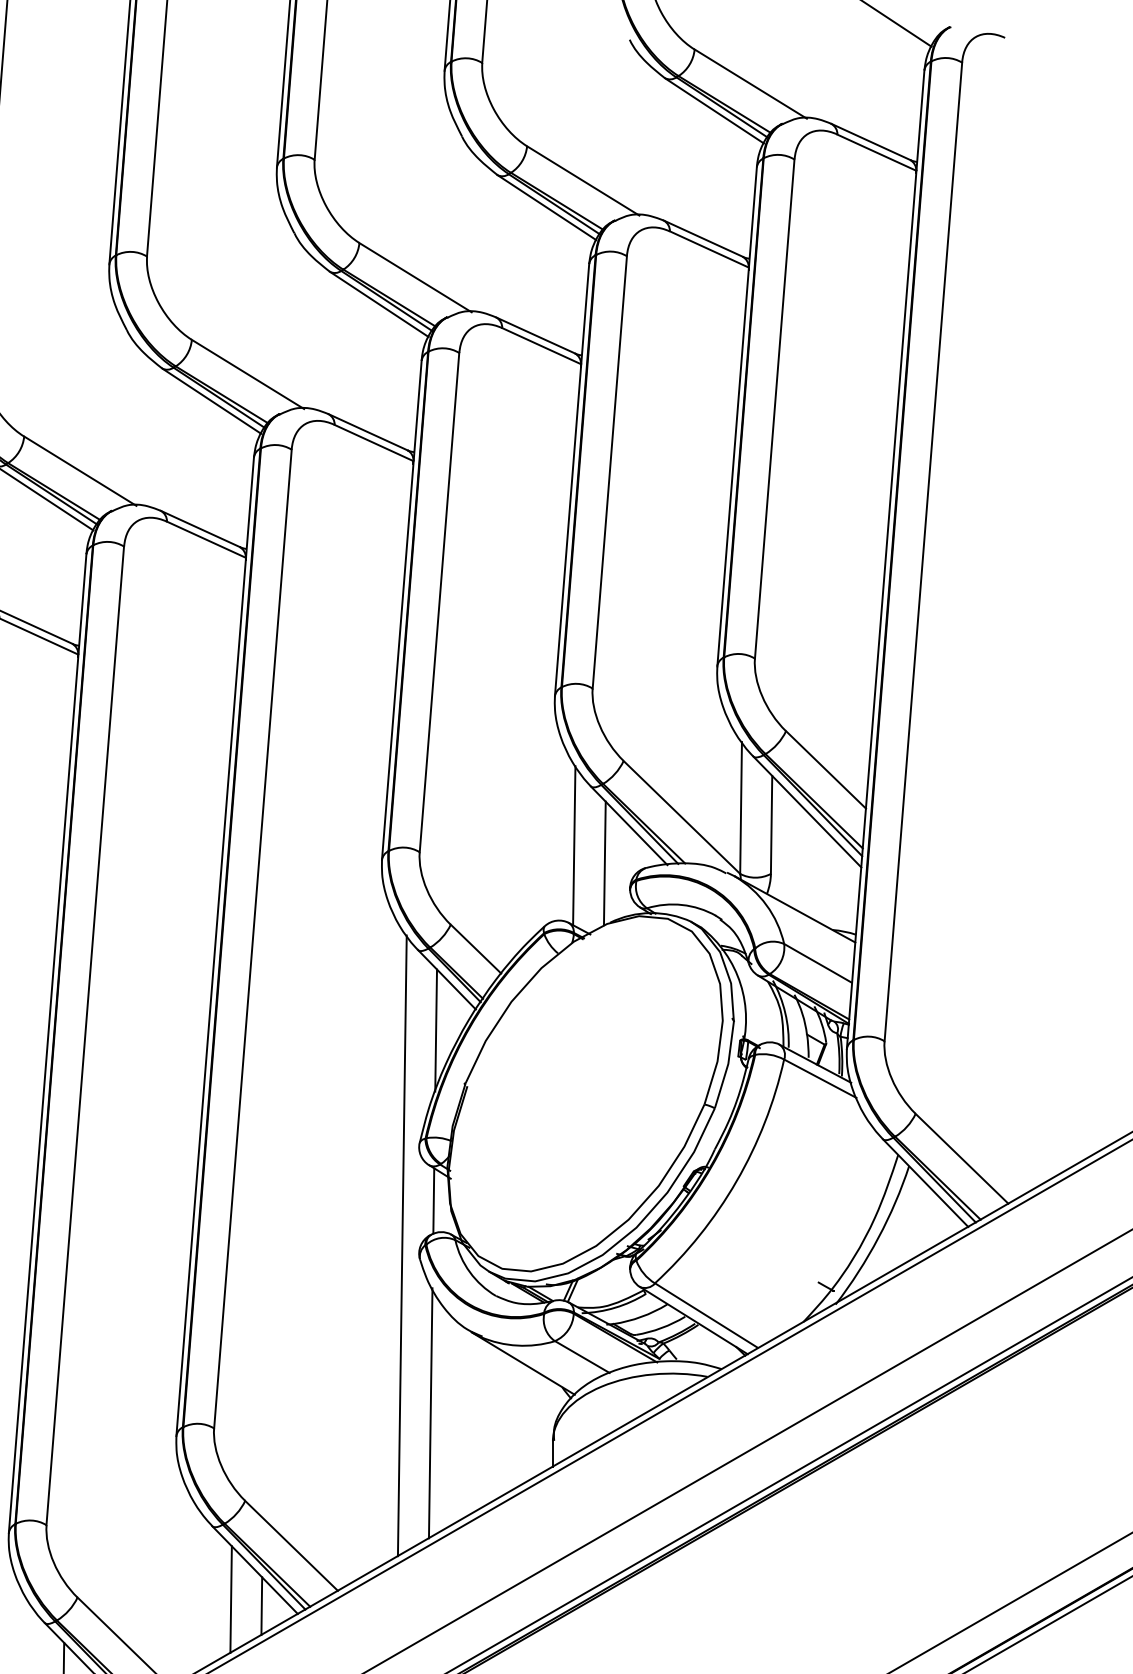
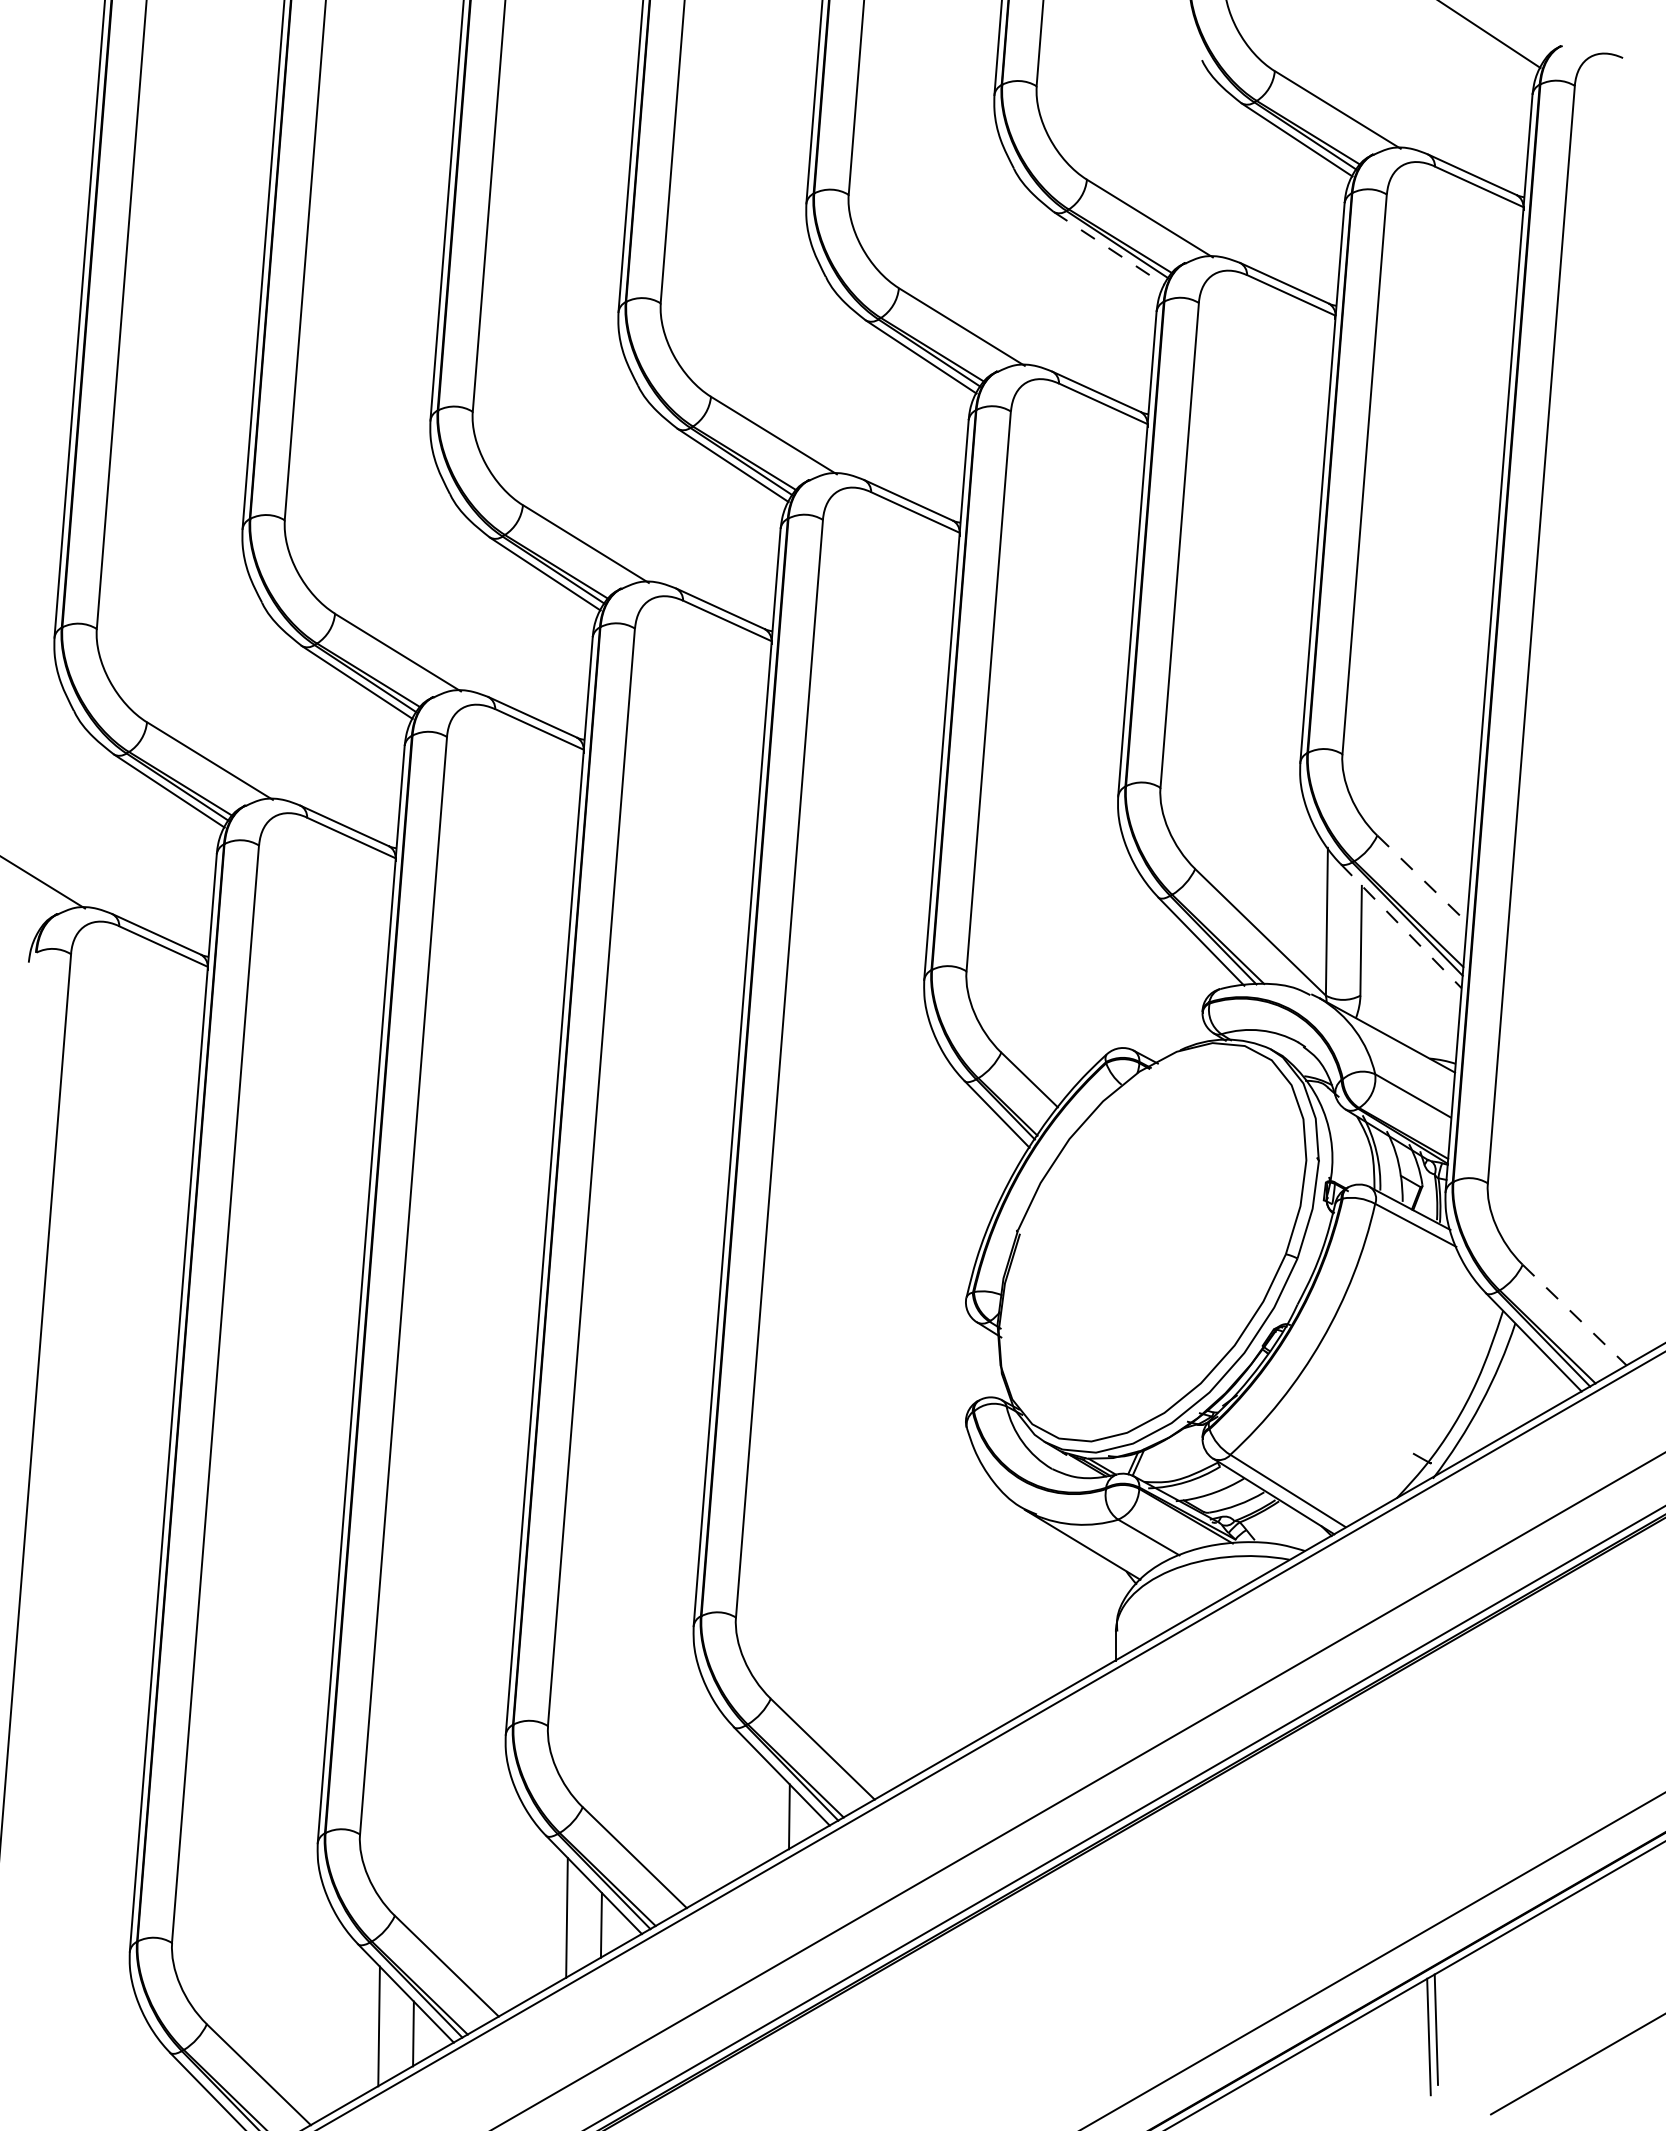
line: (547, 207) -> (1109, 248), solid -> dashed
line: (826, 770) -> (1422, 879), solid -> dashed
line: (807, 812) -> (1401, 926), solid -> dashed
line: (573, 845) -> (1139, 963), removed
line: (605, 863) -> (1174, 983), removed
line: (435, 1029) -> (984, 1170), removed
line: (962, 1159) -> (1575, 1315), solid -> dashed
line: (433, 1201) -> (981, 1362), removed
line: (401, 1245) -> (946, 1412), removed
line: (430, 1413) -> (978, 1600), removed
line: (230, 1599) -> (754, 1809), removed

